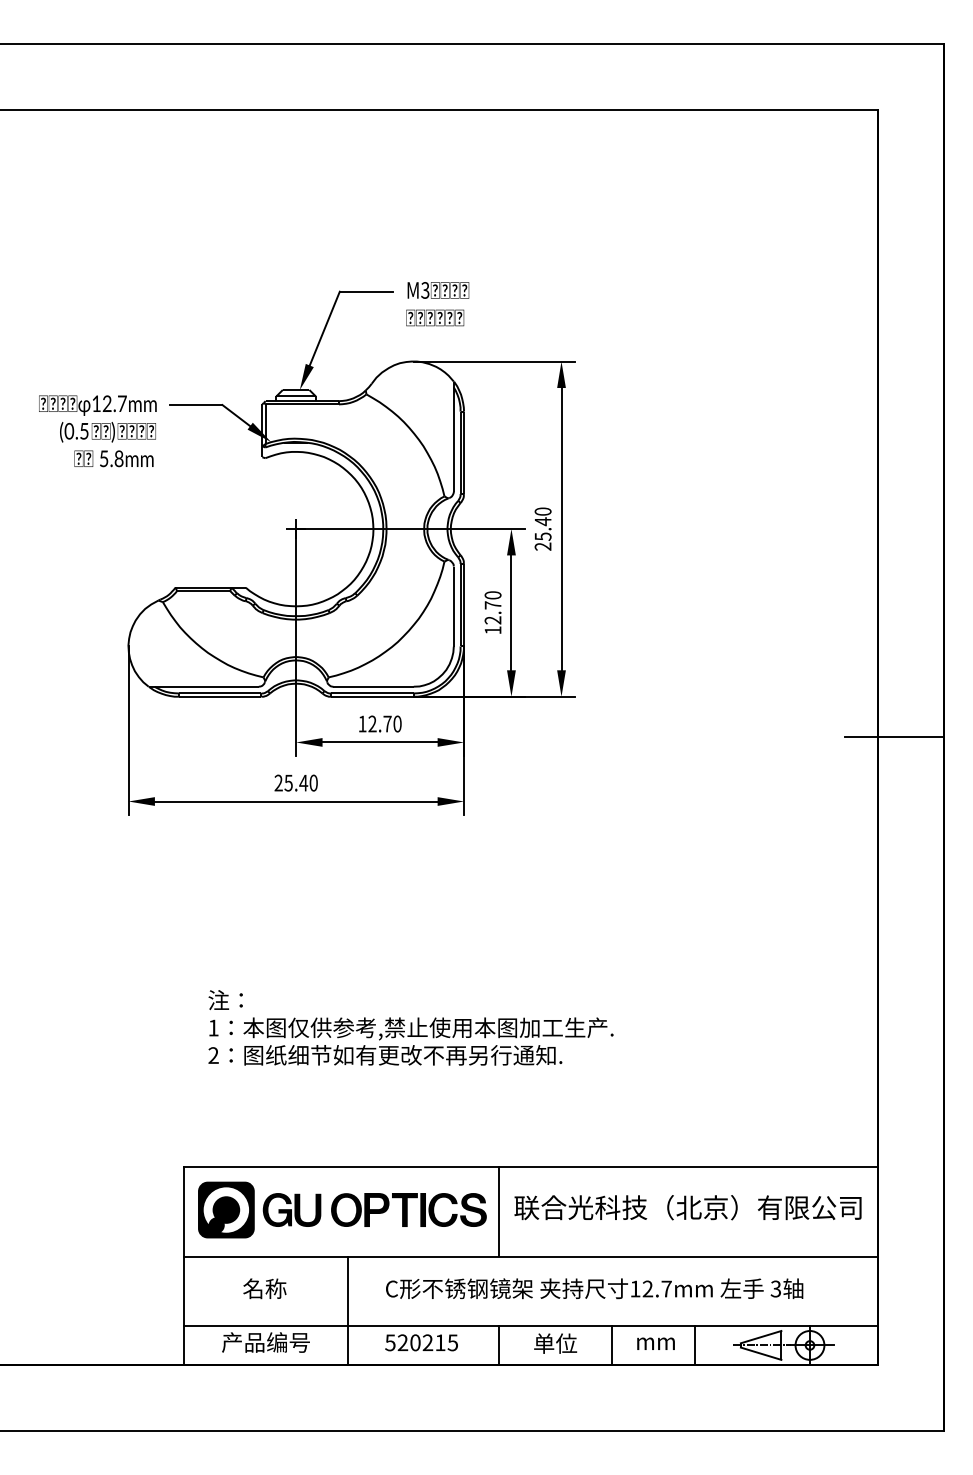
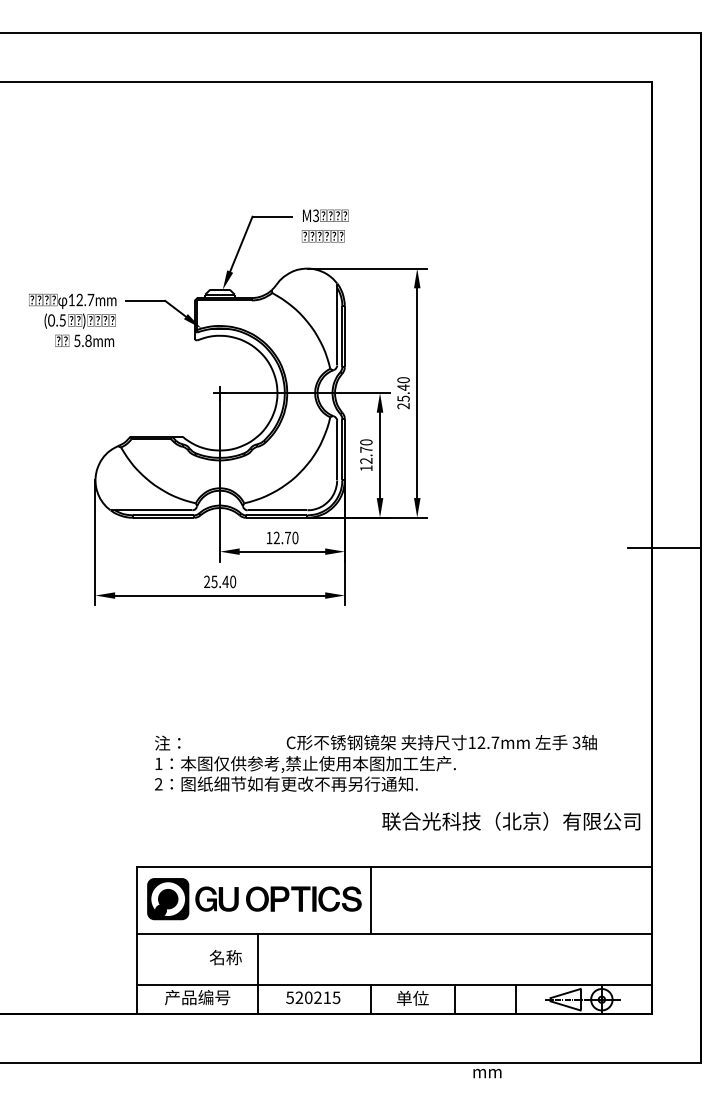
text: (688, 1207) -> (511, 821), moved
text: (264, 1288) -> (225, 957), moved
text: (594, 1288) -> (441, 742), moved
text: (656, 1343) -> (487, 1073), moved

